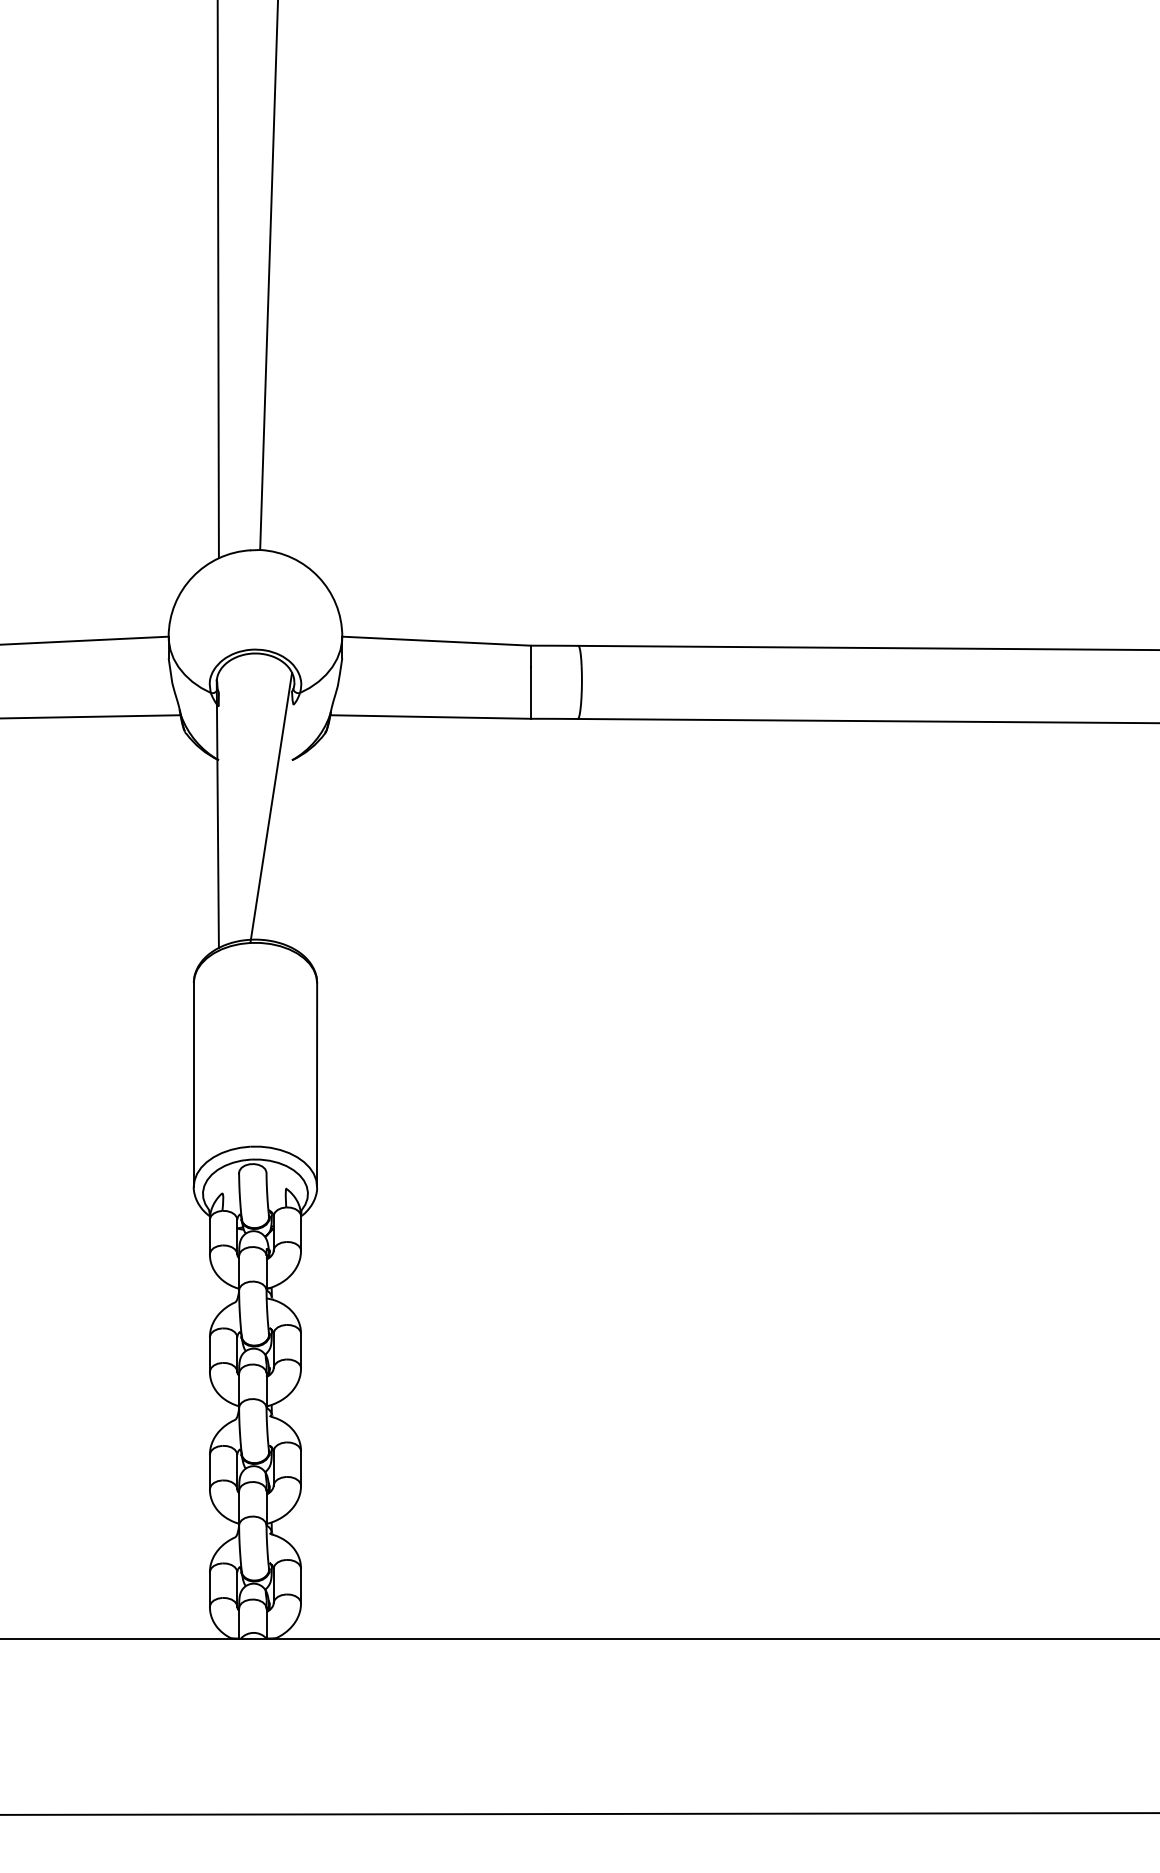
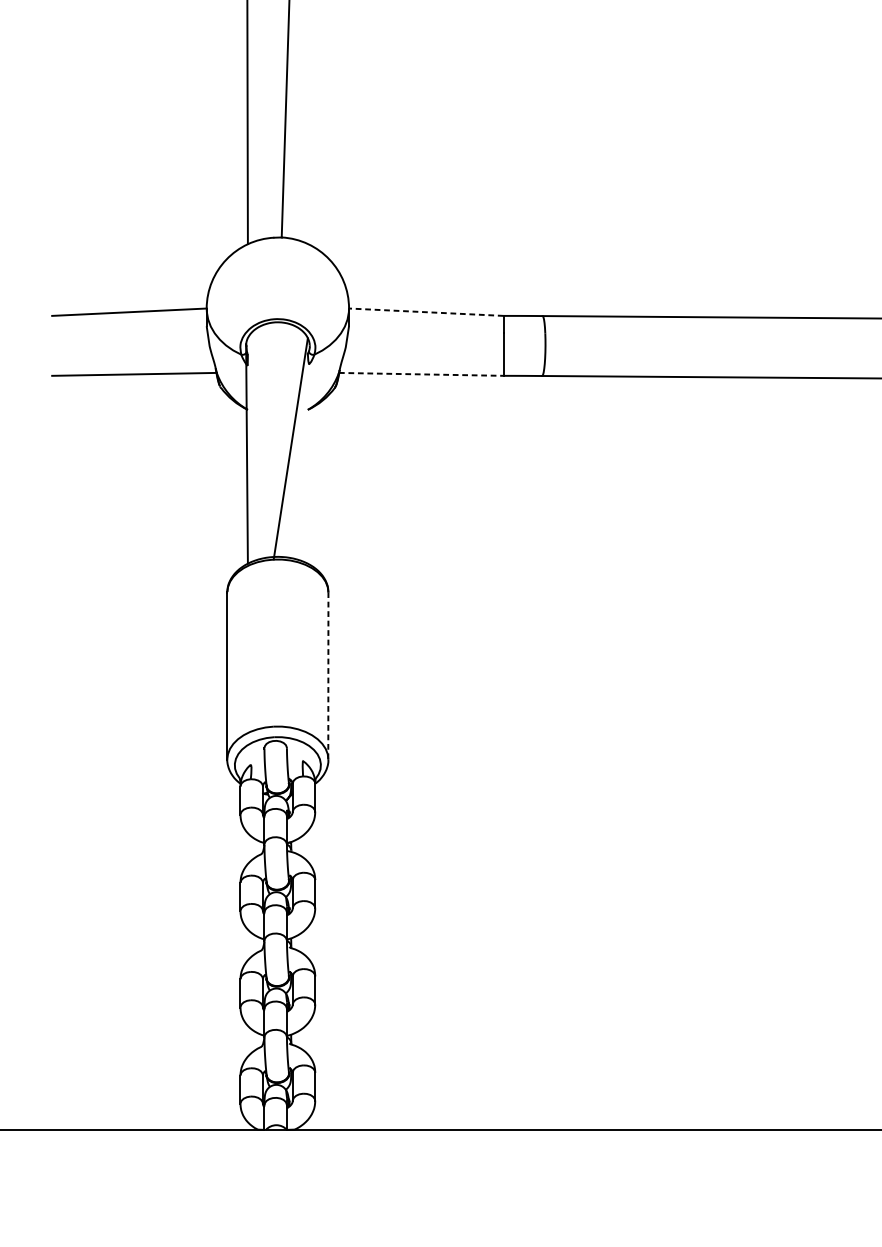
line: (436, 641) -> (426, 312), solid -> dashed
line: (430, 717) -> (421, 374), solid -> dashed
line: (317, 1084) -> (328, 675), solid -> dashed

